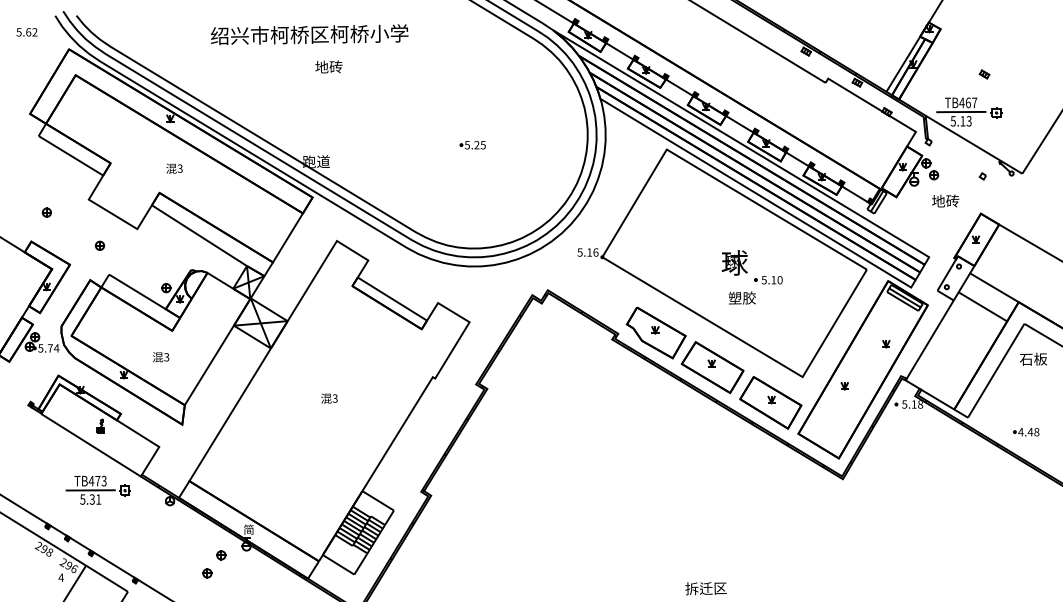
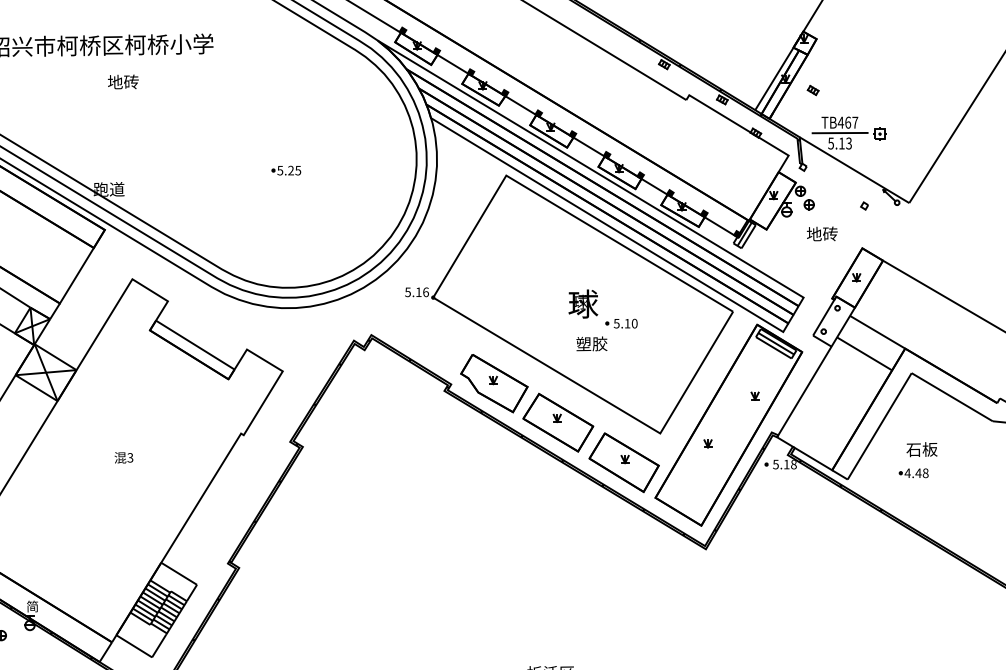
part: (984, 74) -> (813, 90), moved
text: (1033, 358) -> (921, 448), moved
part: (1026, 432) -> (914, 473), moved

